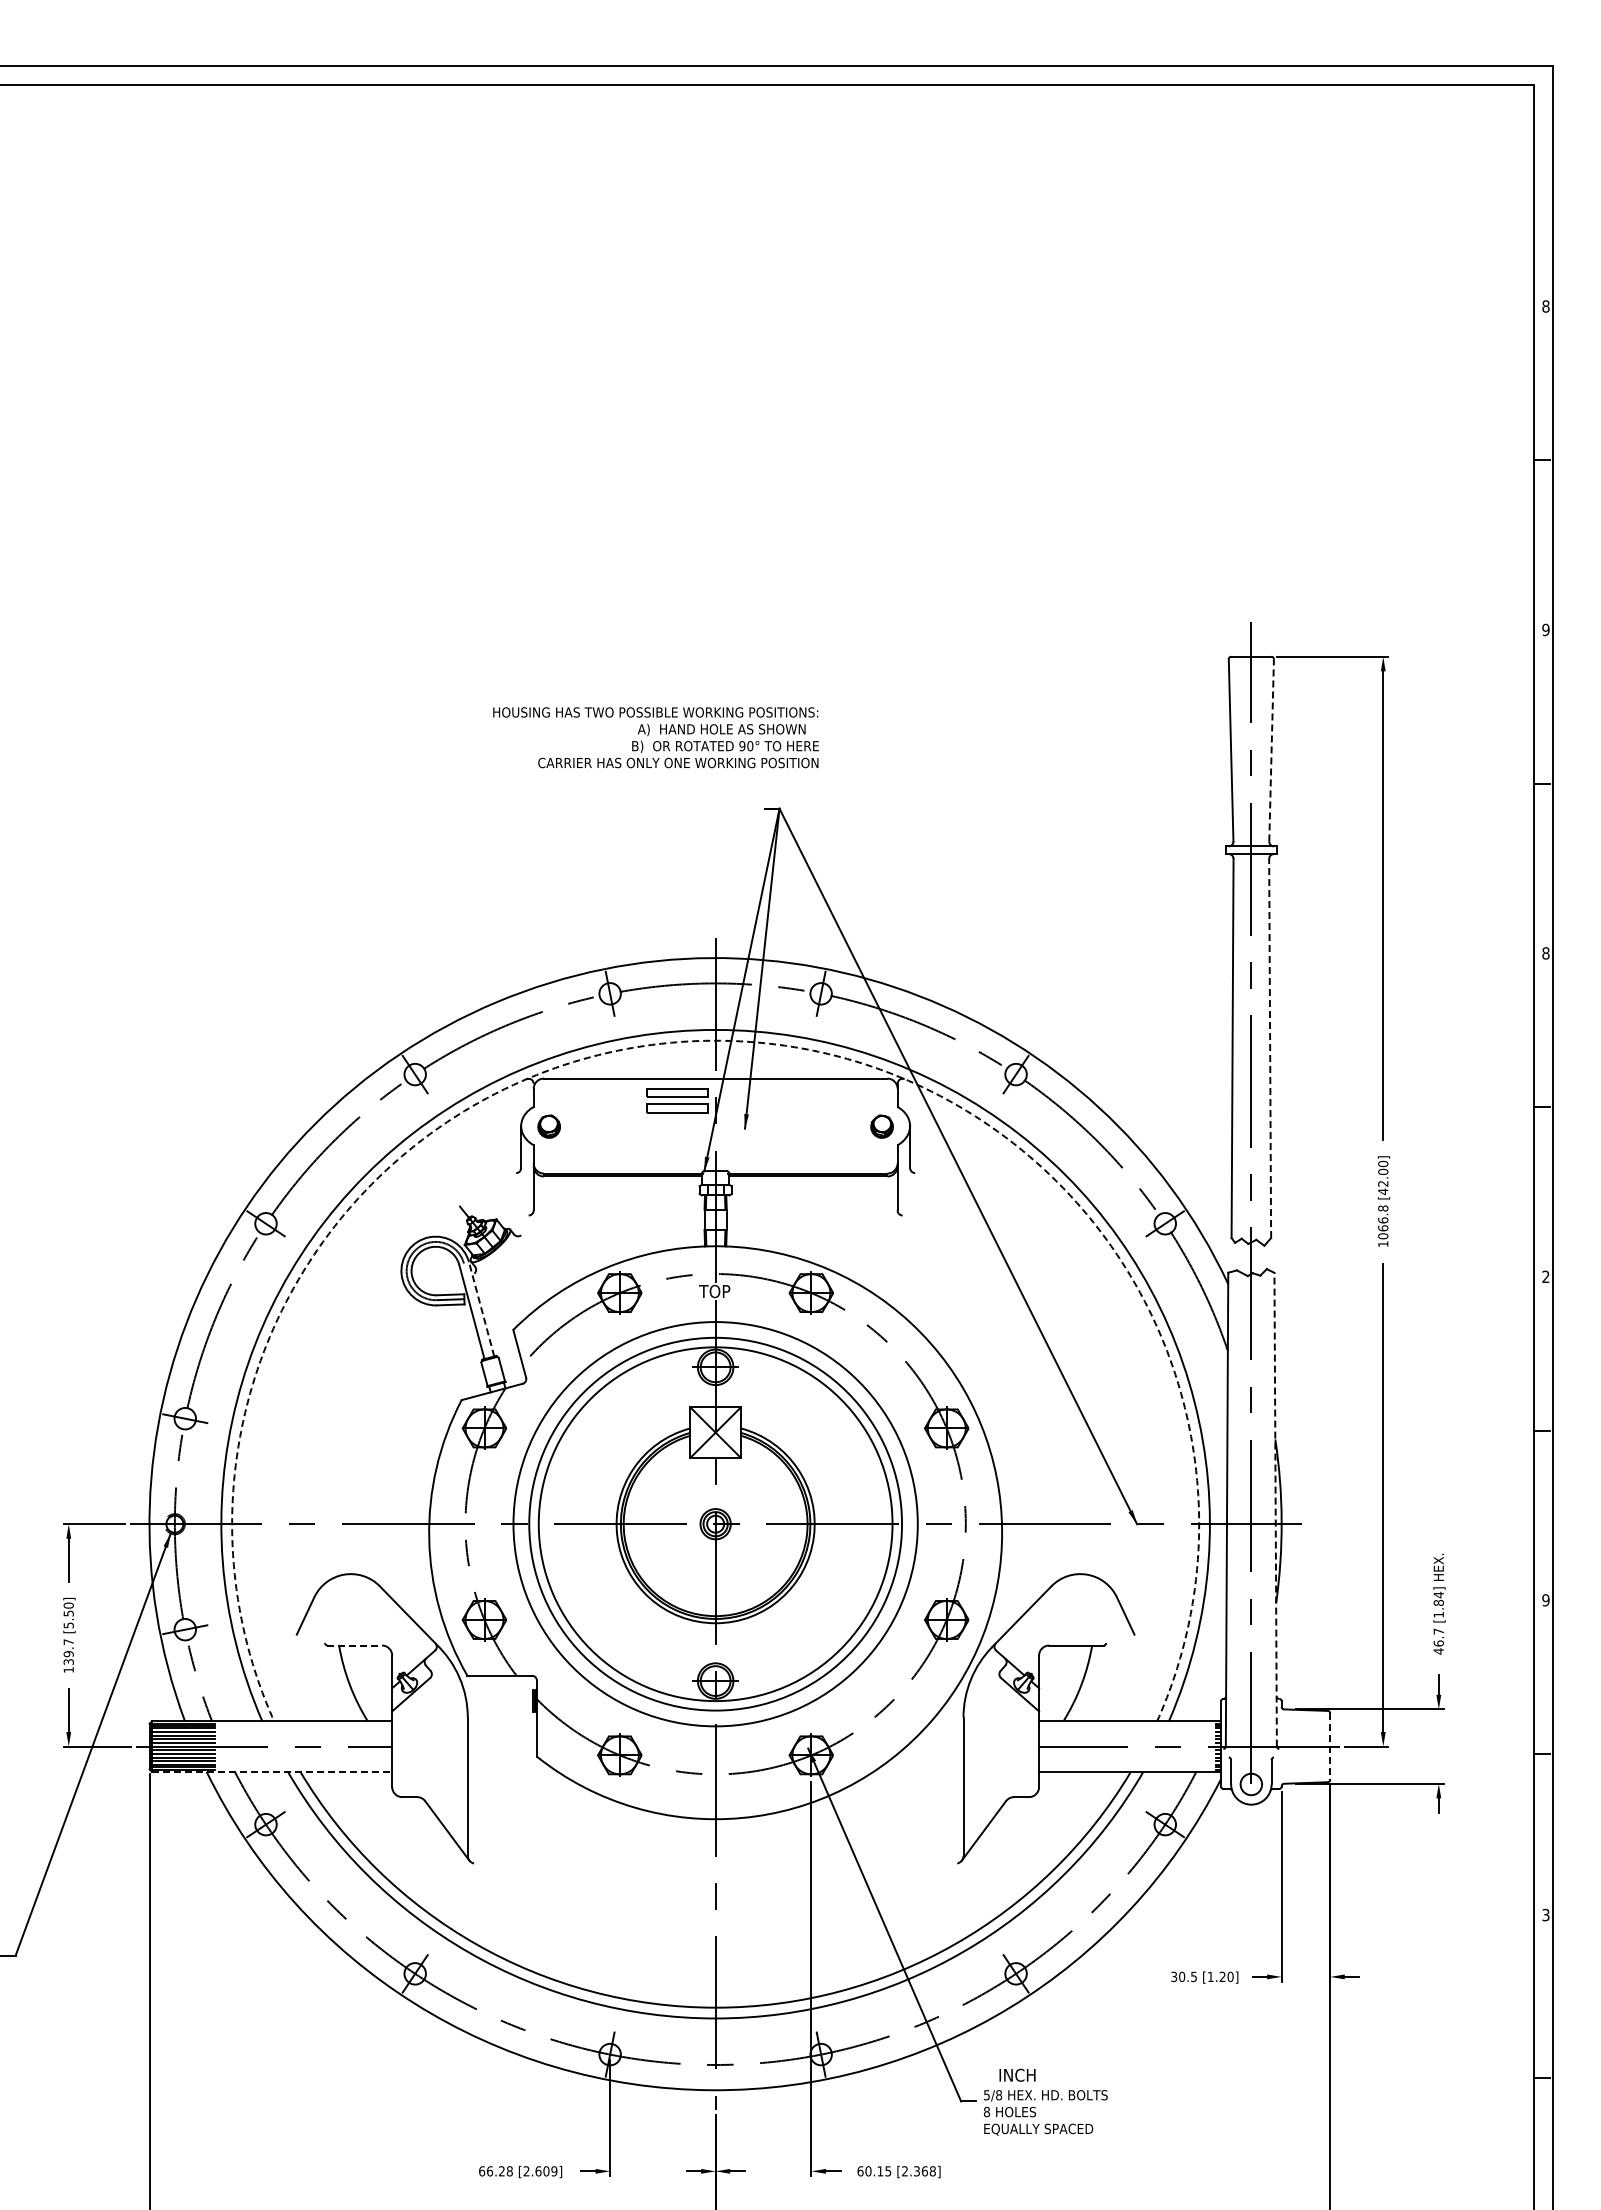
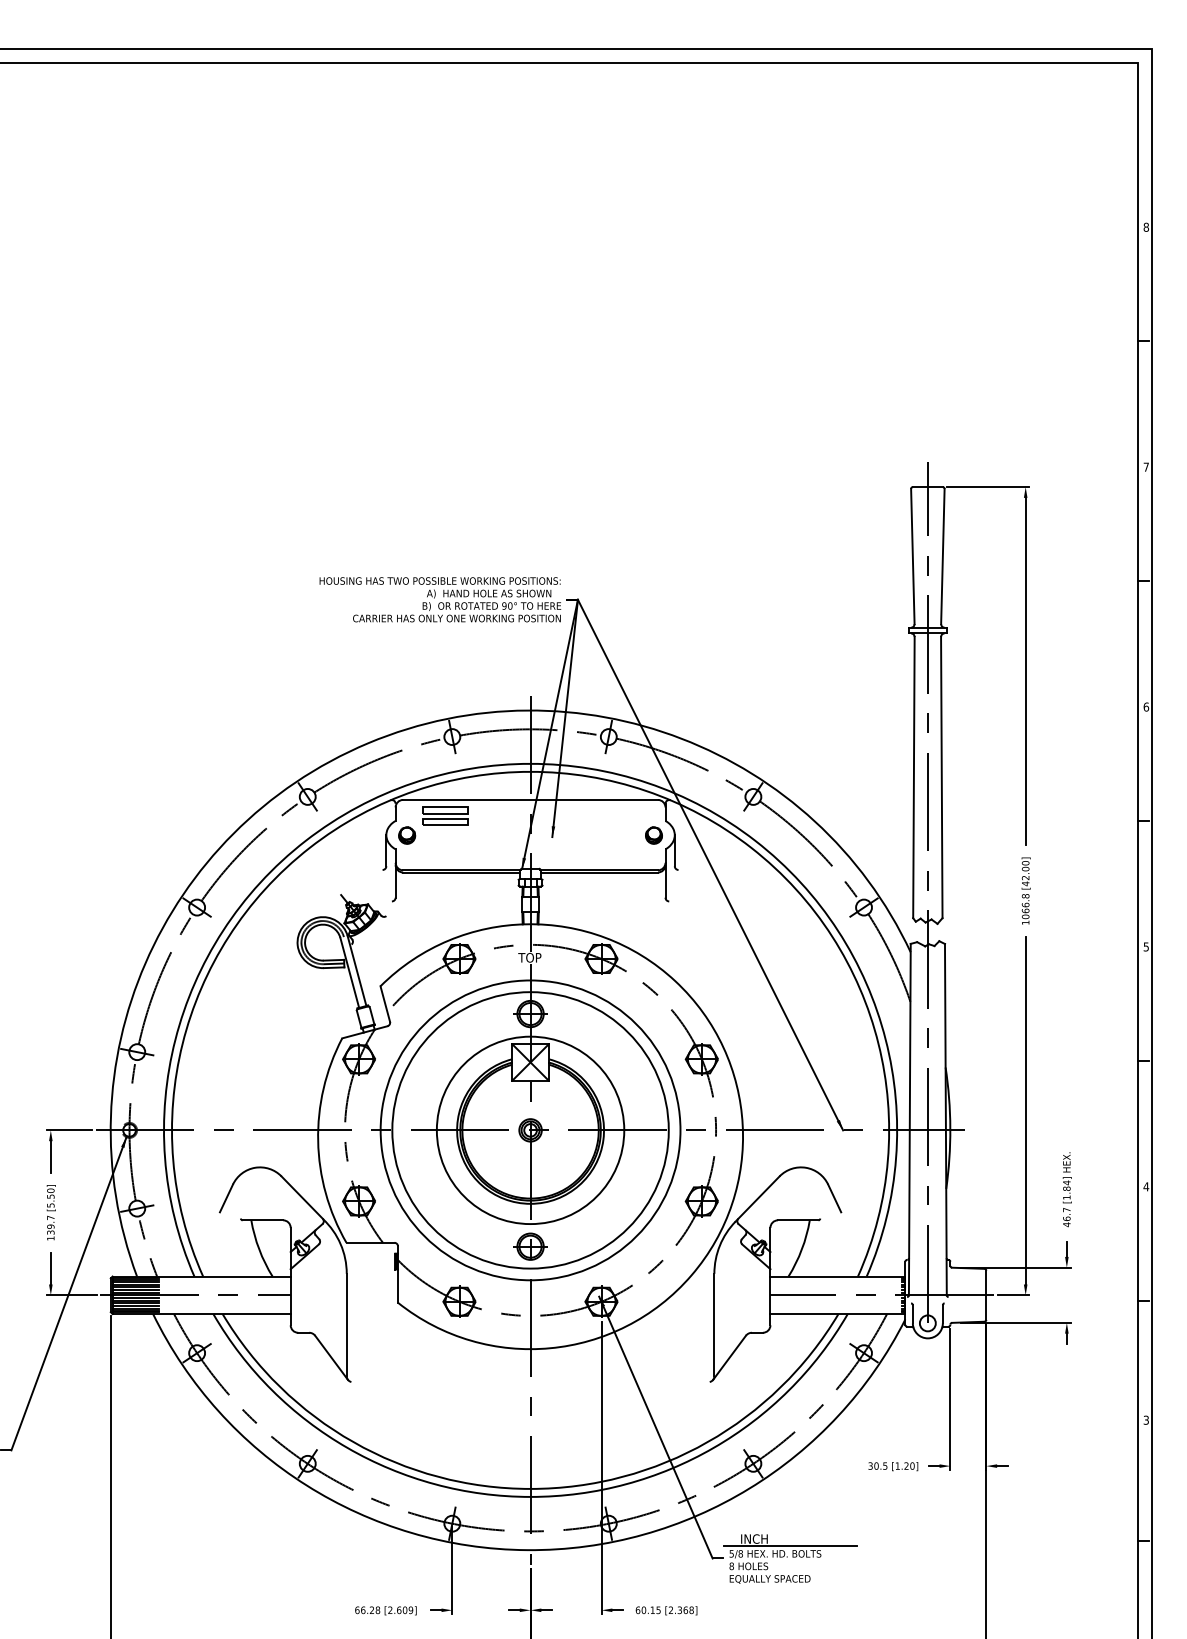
text: (1545, 629) -> (1145, 466), 9 -> 7
text: (655, 737) -> (439, 599), moved
line: (1271, 749) -> (942, 555), dashed -> solid
text: (1545, 953) -> (1145, 707), 8 -> 6
arc: (715, 1040) -> (530, 771), dashed -> solid
line: (1270, 1048) -> (942, 777), dashed -> solid
part: (677, 1100) -> (445, 816), moved
text: (1545, 1276) -> (1145, 946), 2 -> 5
line: (481, 1309) -> (356, 971), dashed -> solid
line: (1275, 1509) -> (945, 1119), dashed -> solid
circle: (715, 1523) -> (530, 1129), size x0.71
text: (1545, 1600) -> (1145, 1186), 9 -> 4
line: (355, 1645) -> (263, 1220), dashed -> solid
line: (1330, 1747) -> (986, 1295), dashed -> solid
line: (272, 1771) -> (201, 1313), dashed -> solid
line: (1065, 2084) -> (790, 1545), added

